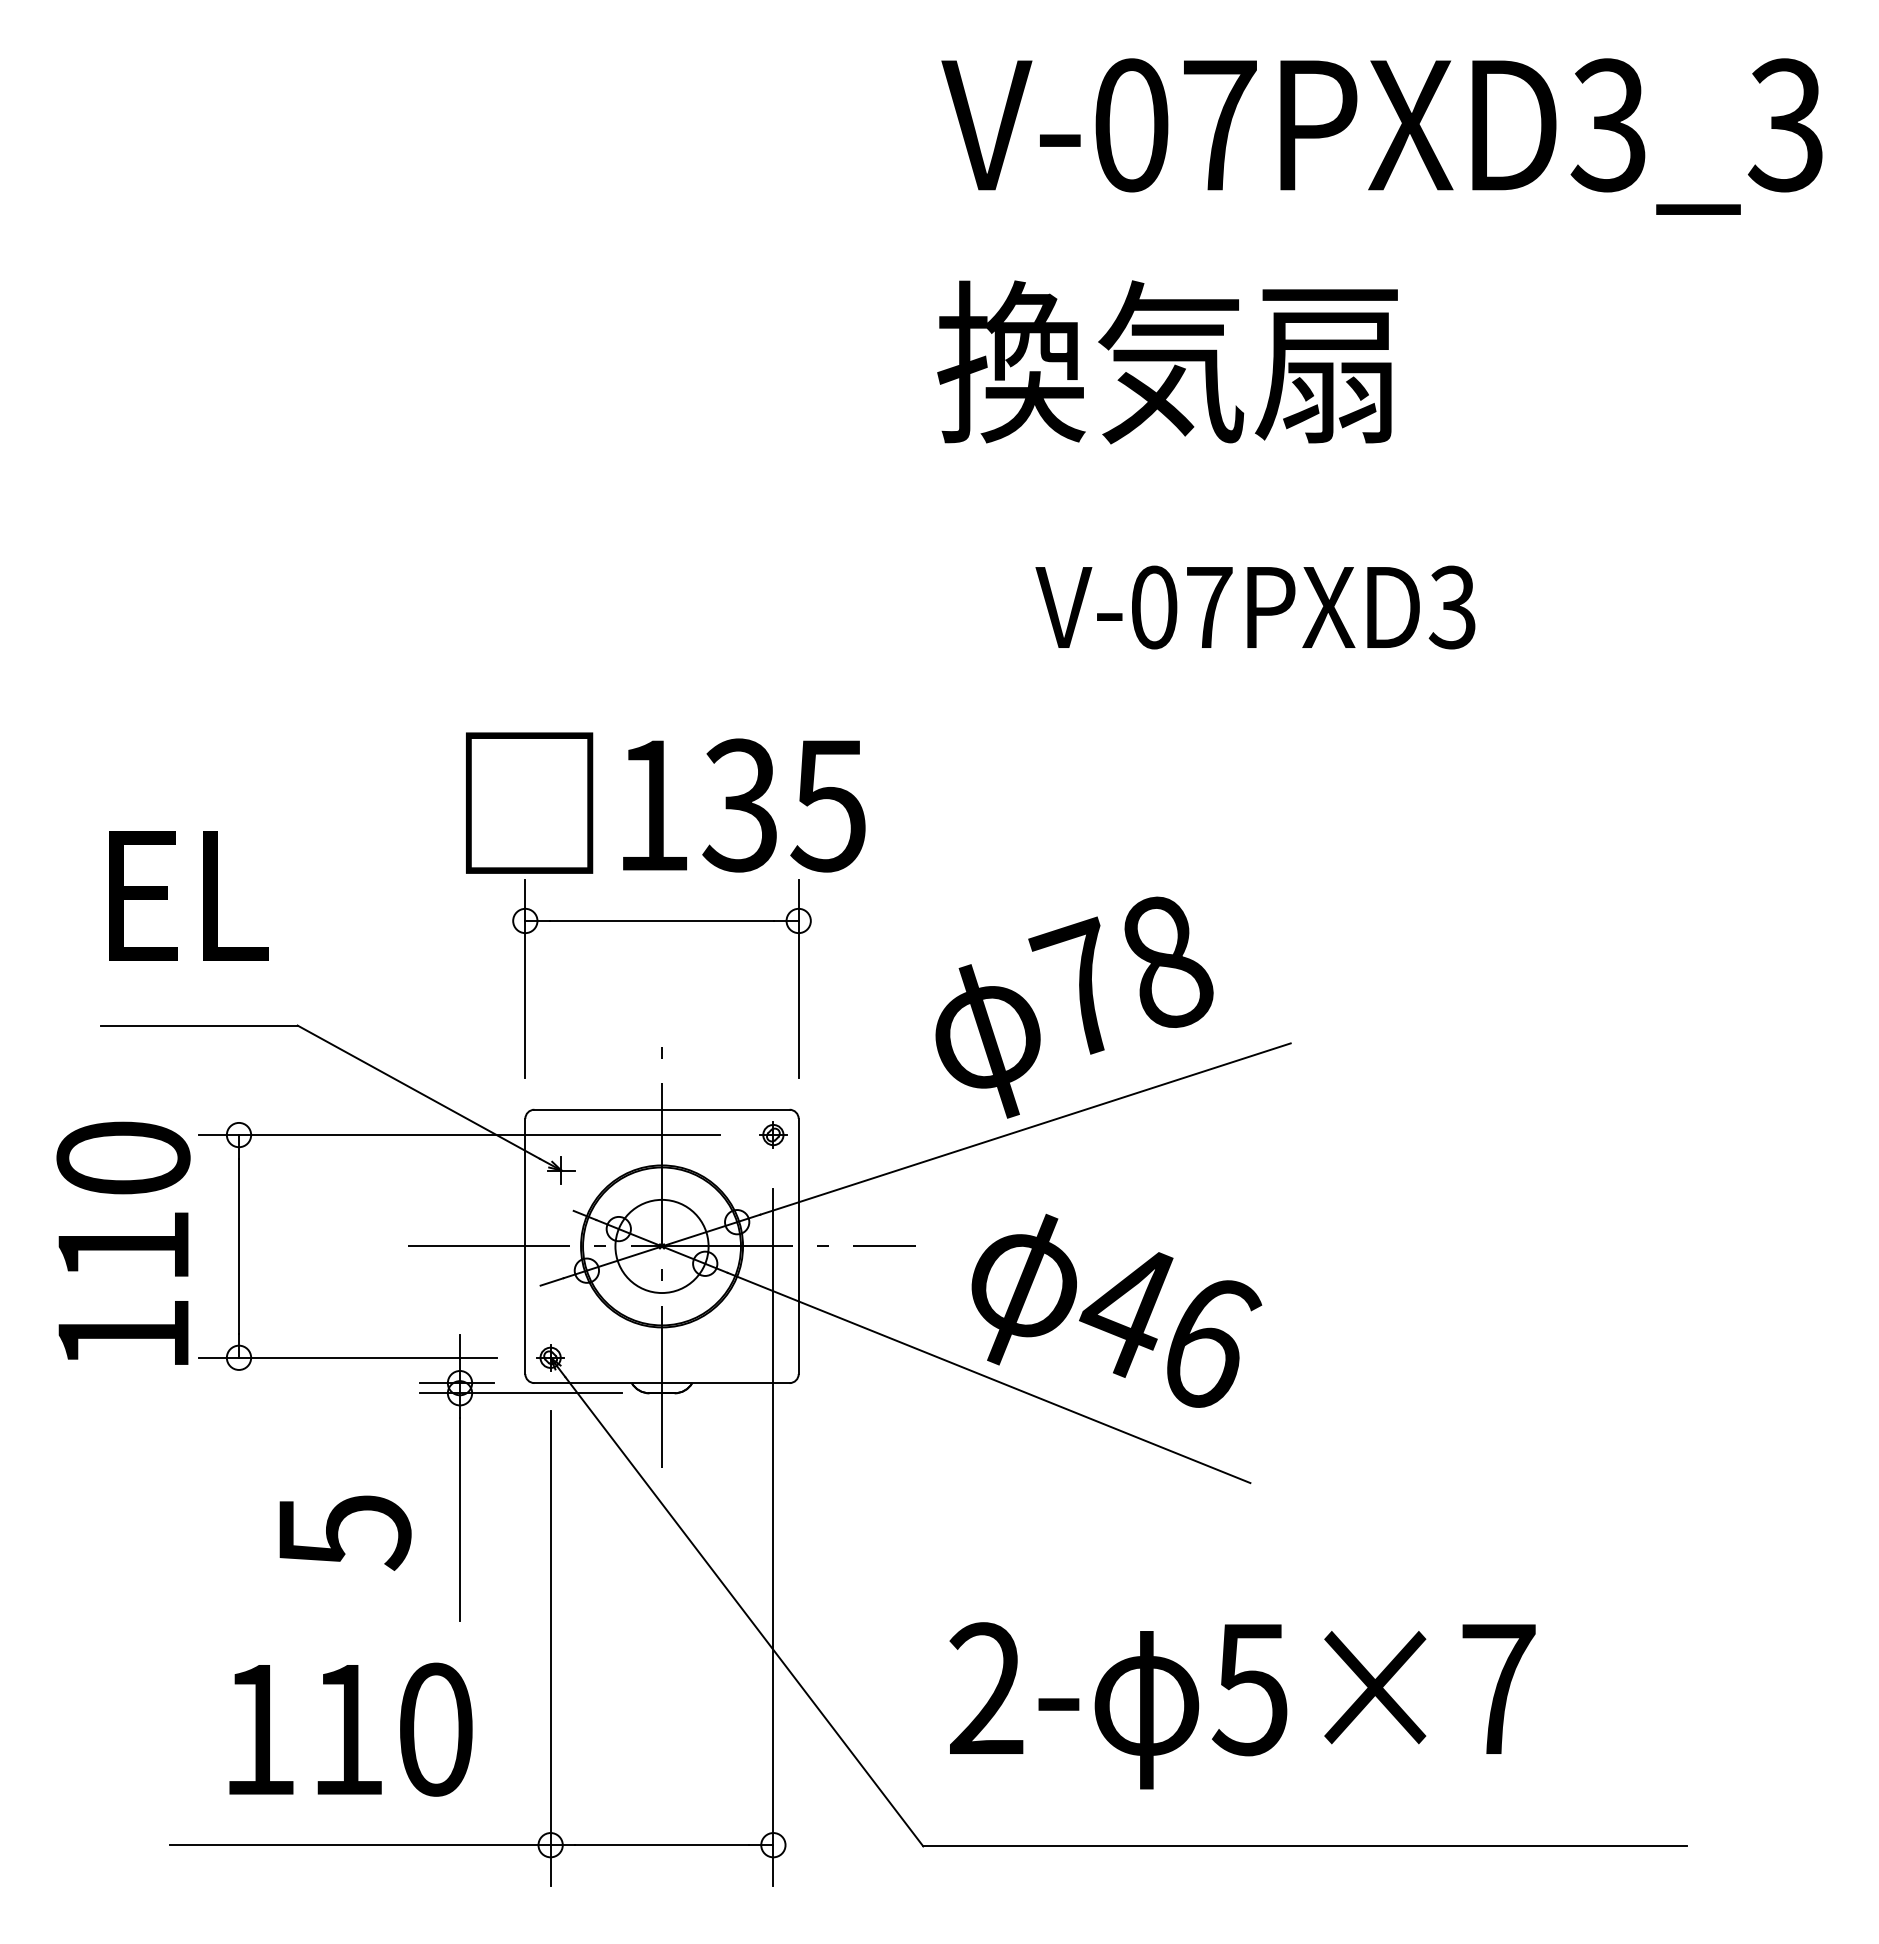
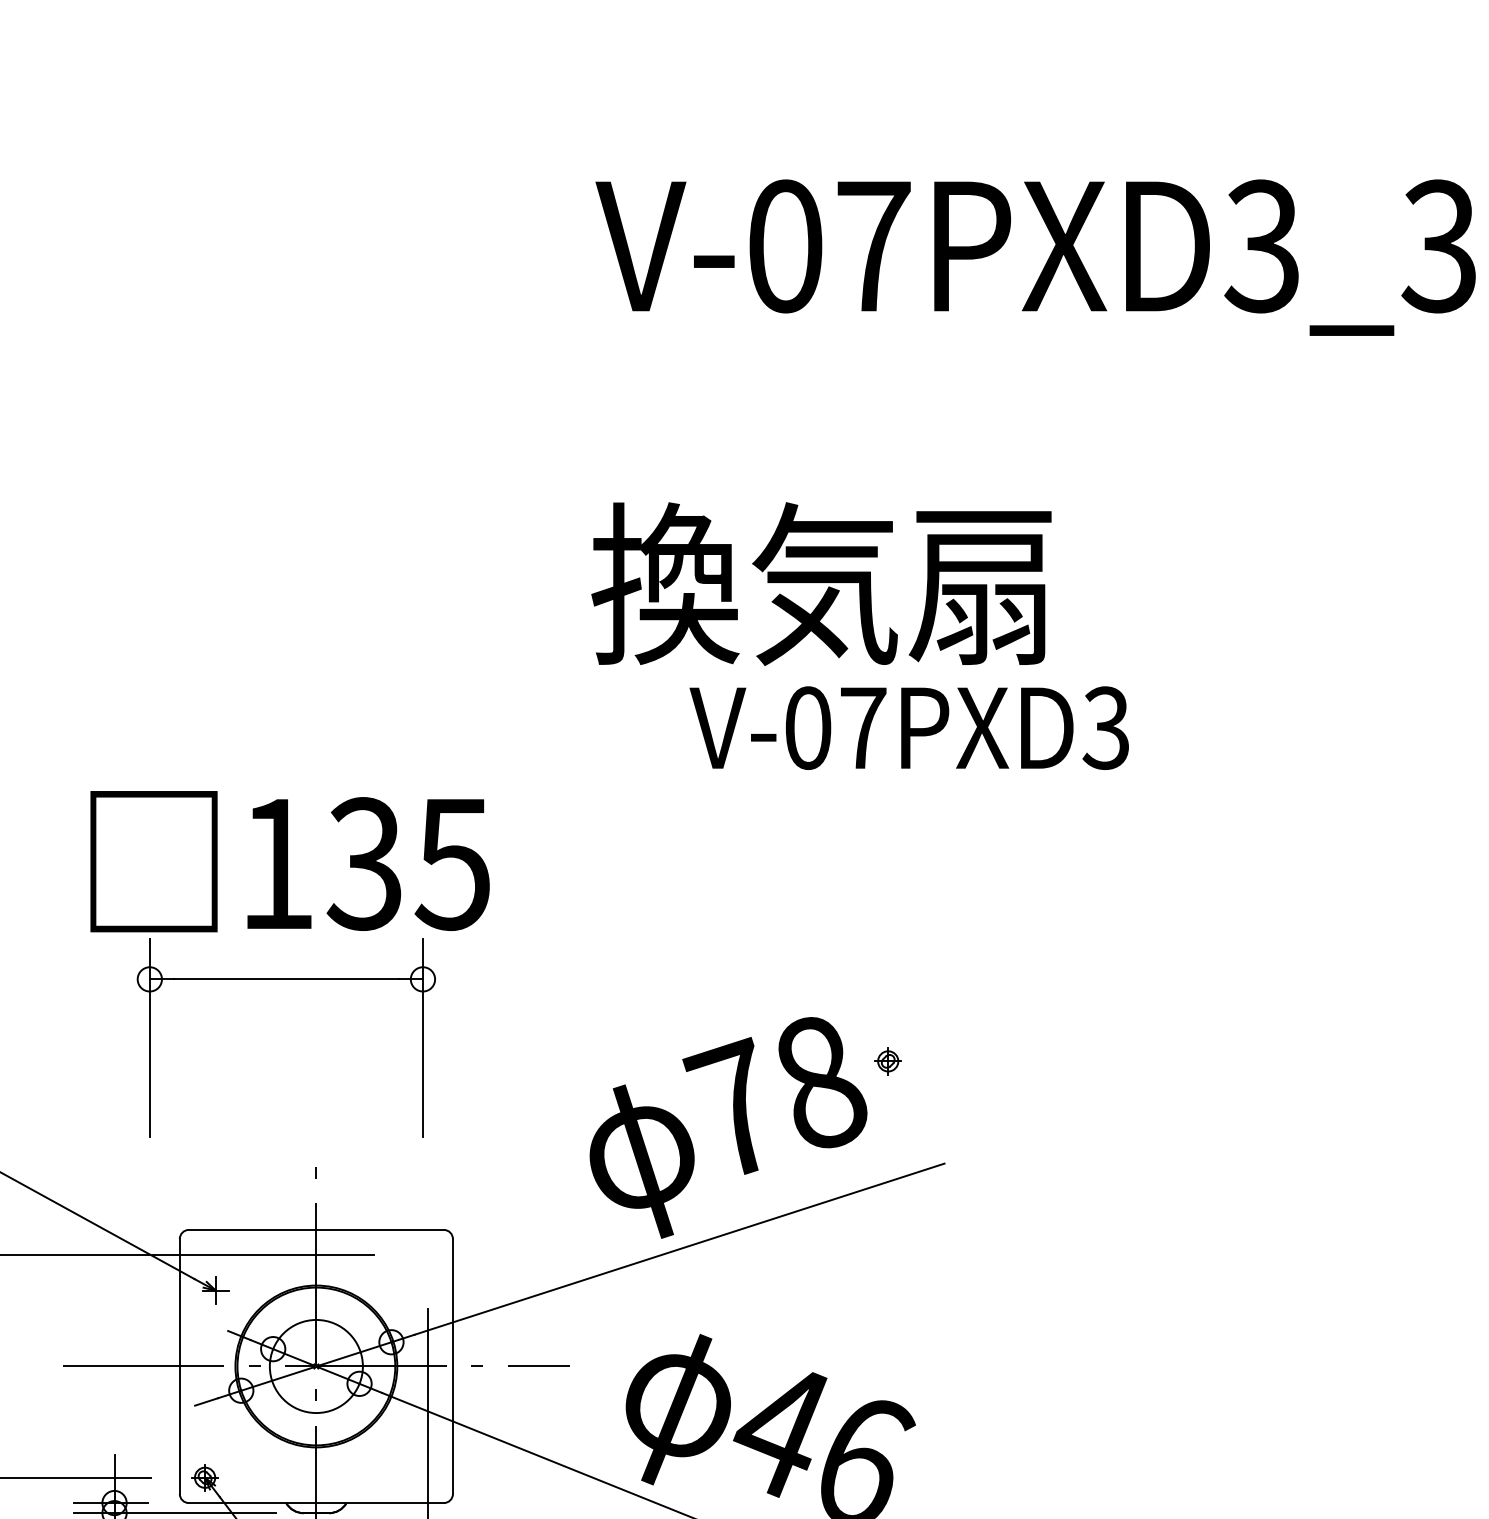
text: (1167, 362) -> (821, 584), moved
part: (665, 920) -> (289, 978), moved
part: (773, 1134) -> (888, 1060), moved

